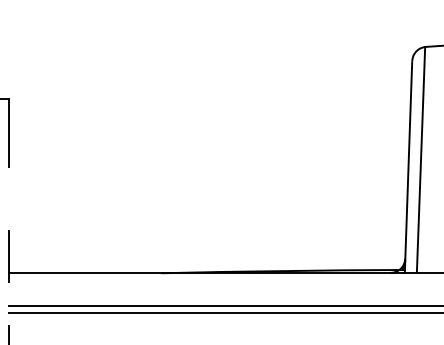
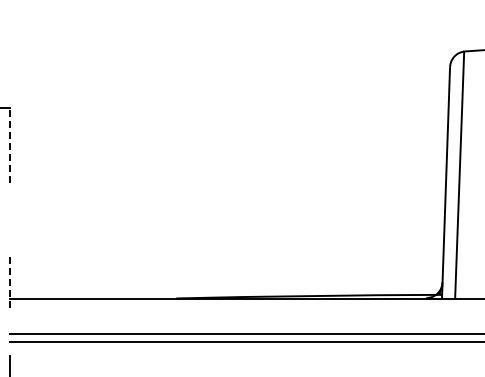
line: (9, 132) -> (10, 144), solid -> dashed
line: (9, 256) -> (10, 280), solid -> dashed

